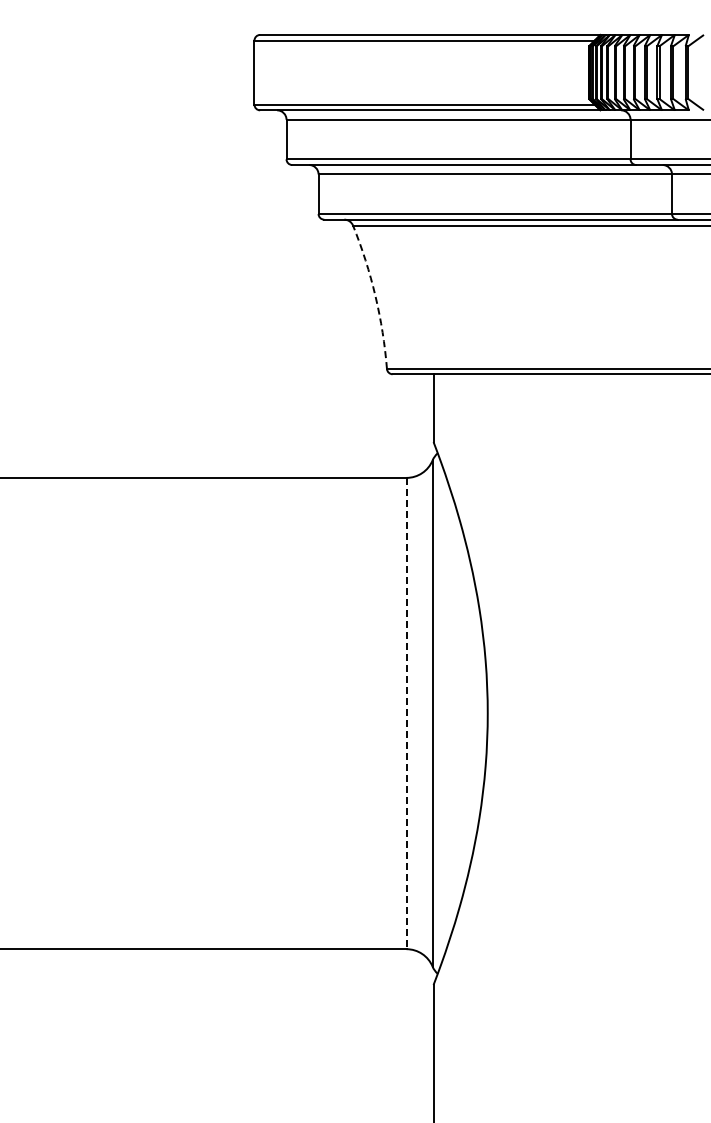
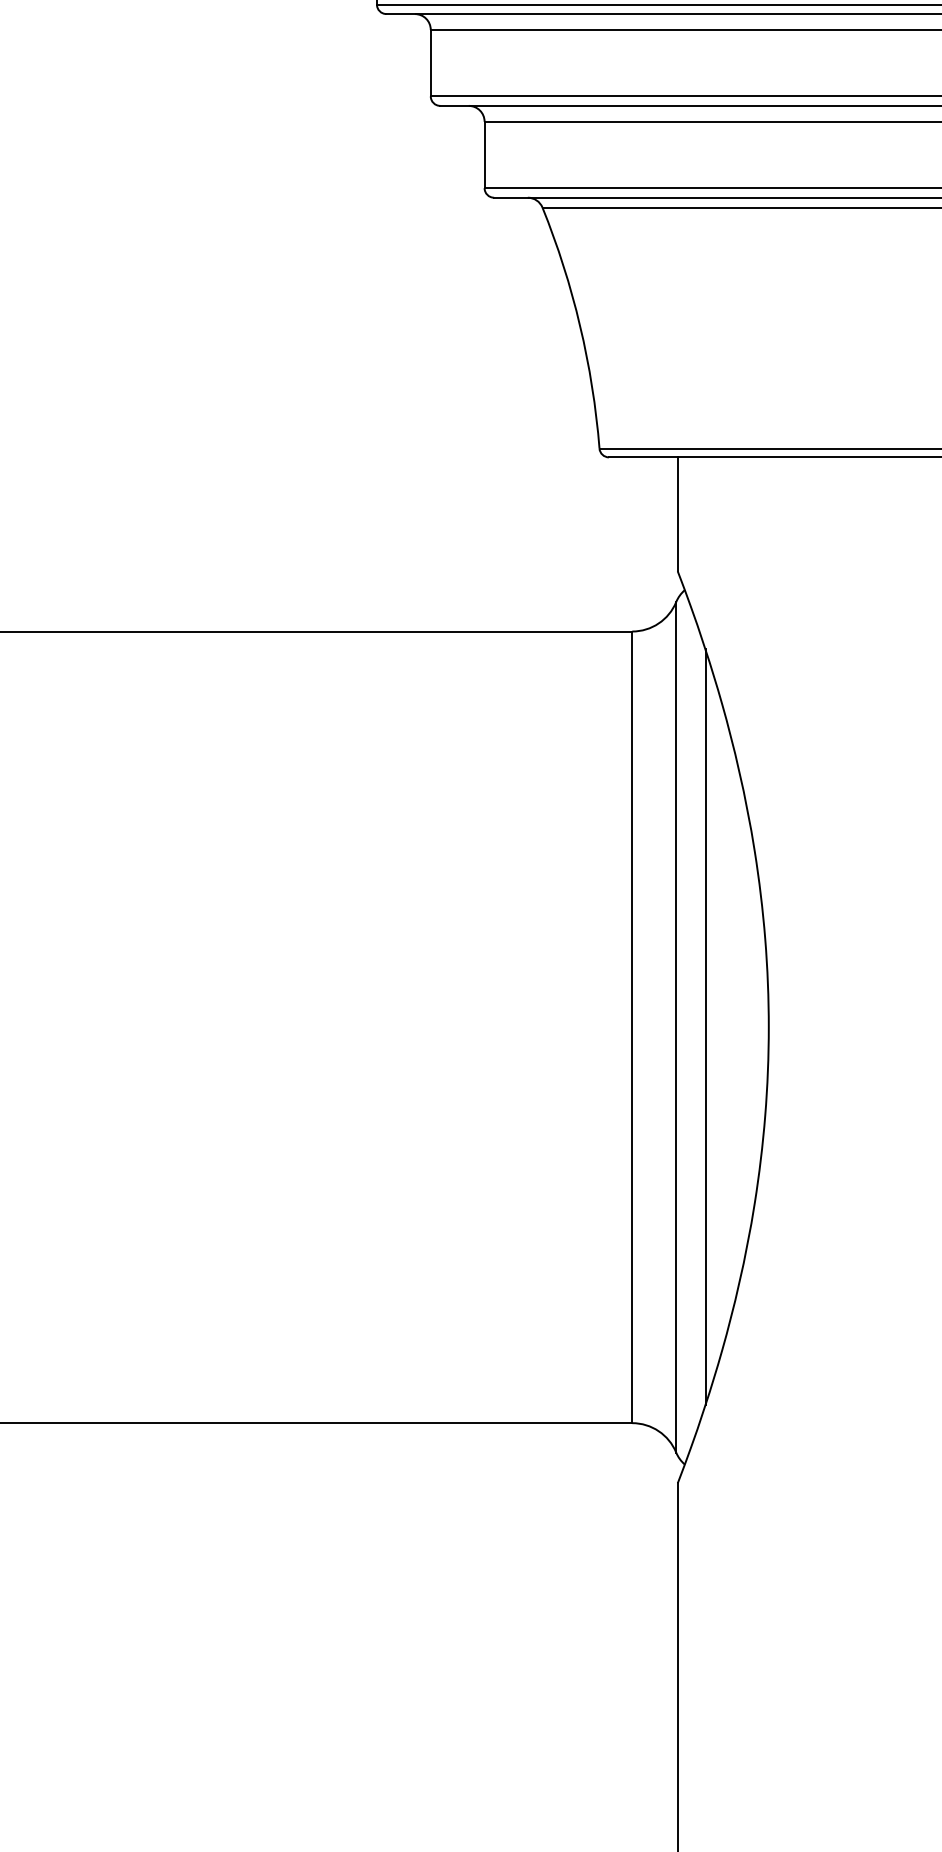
arc: (375, 296) -> (580, 326), dashed -> solid
line: (406, 713) -> (632, 1027), dashed -> solid
line: (450, 713) -> (706, 1027), added

